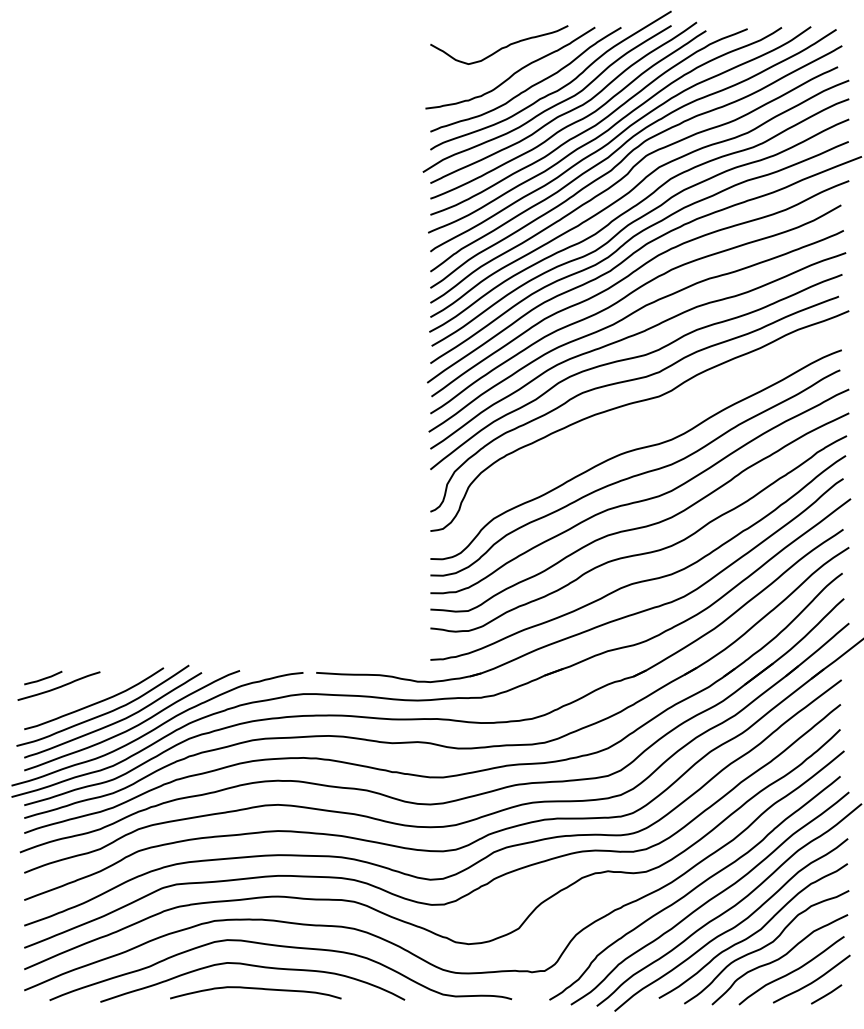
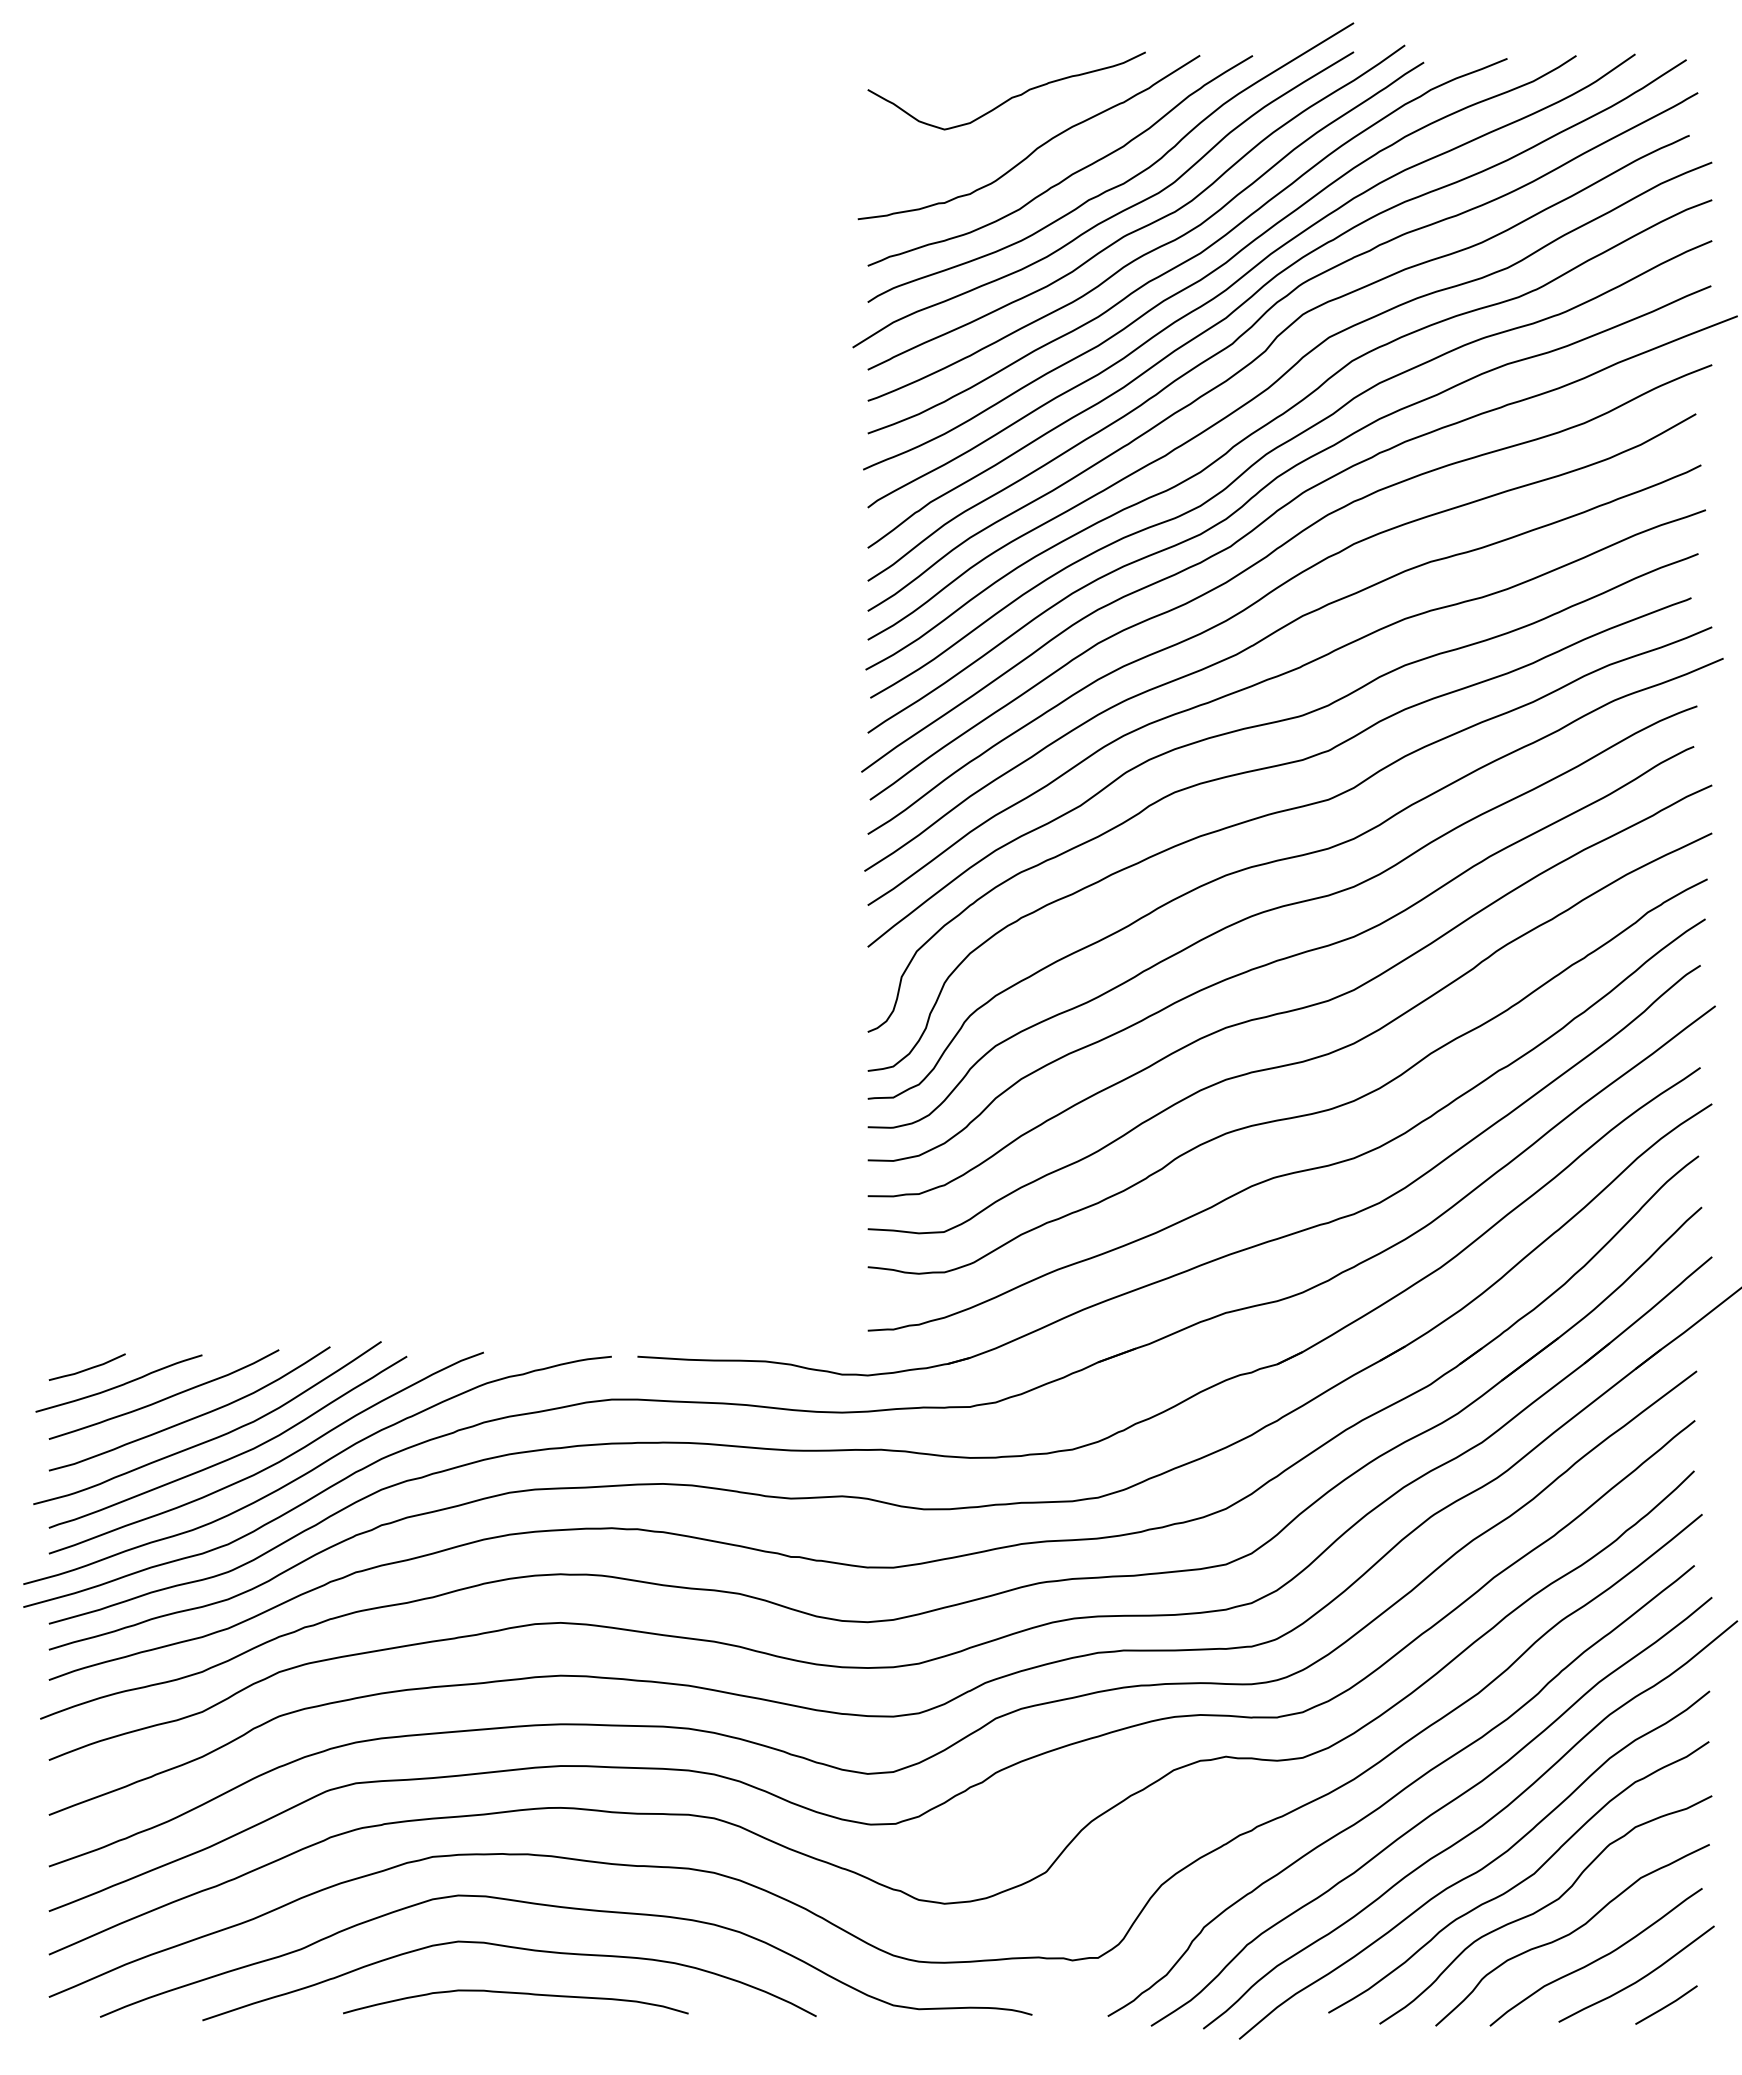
curve: (640, 426) -> (1291, 860), added
curve: (82, 692) -> (166, 1396), added

